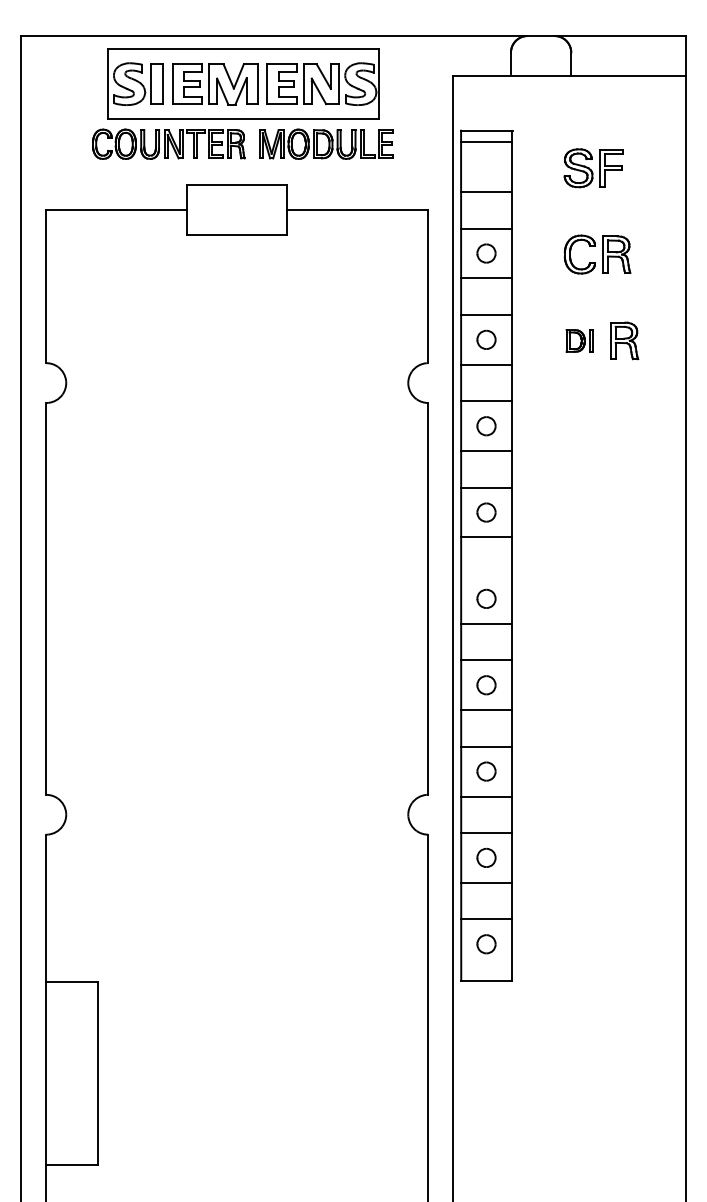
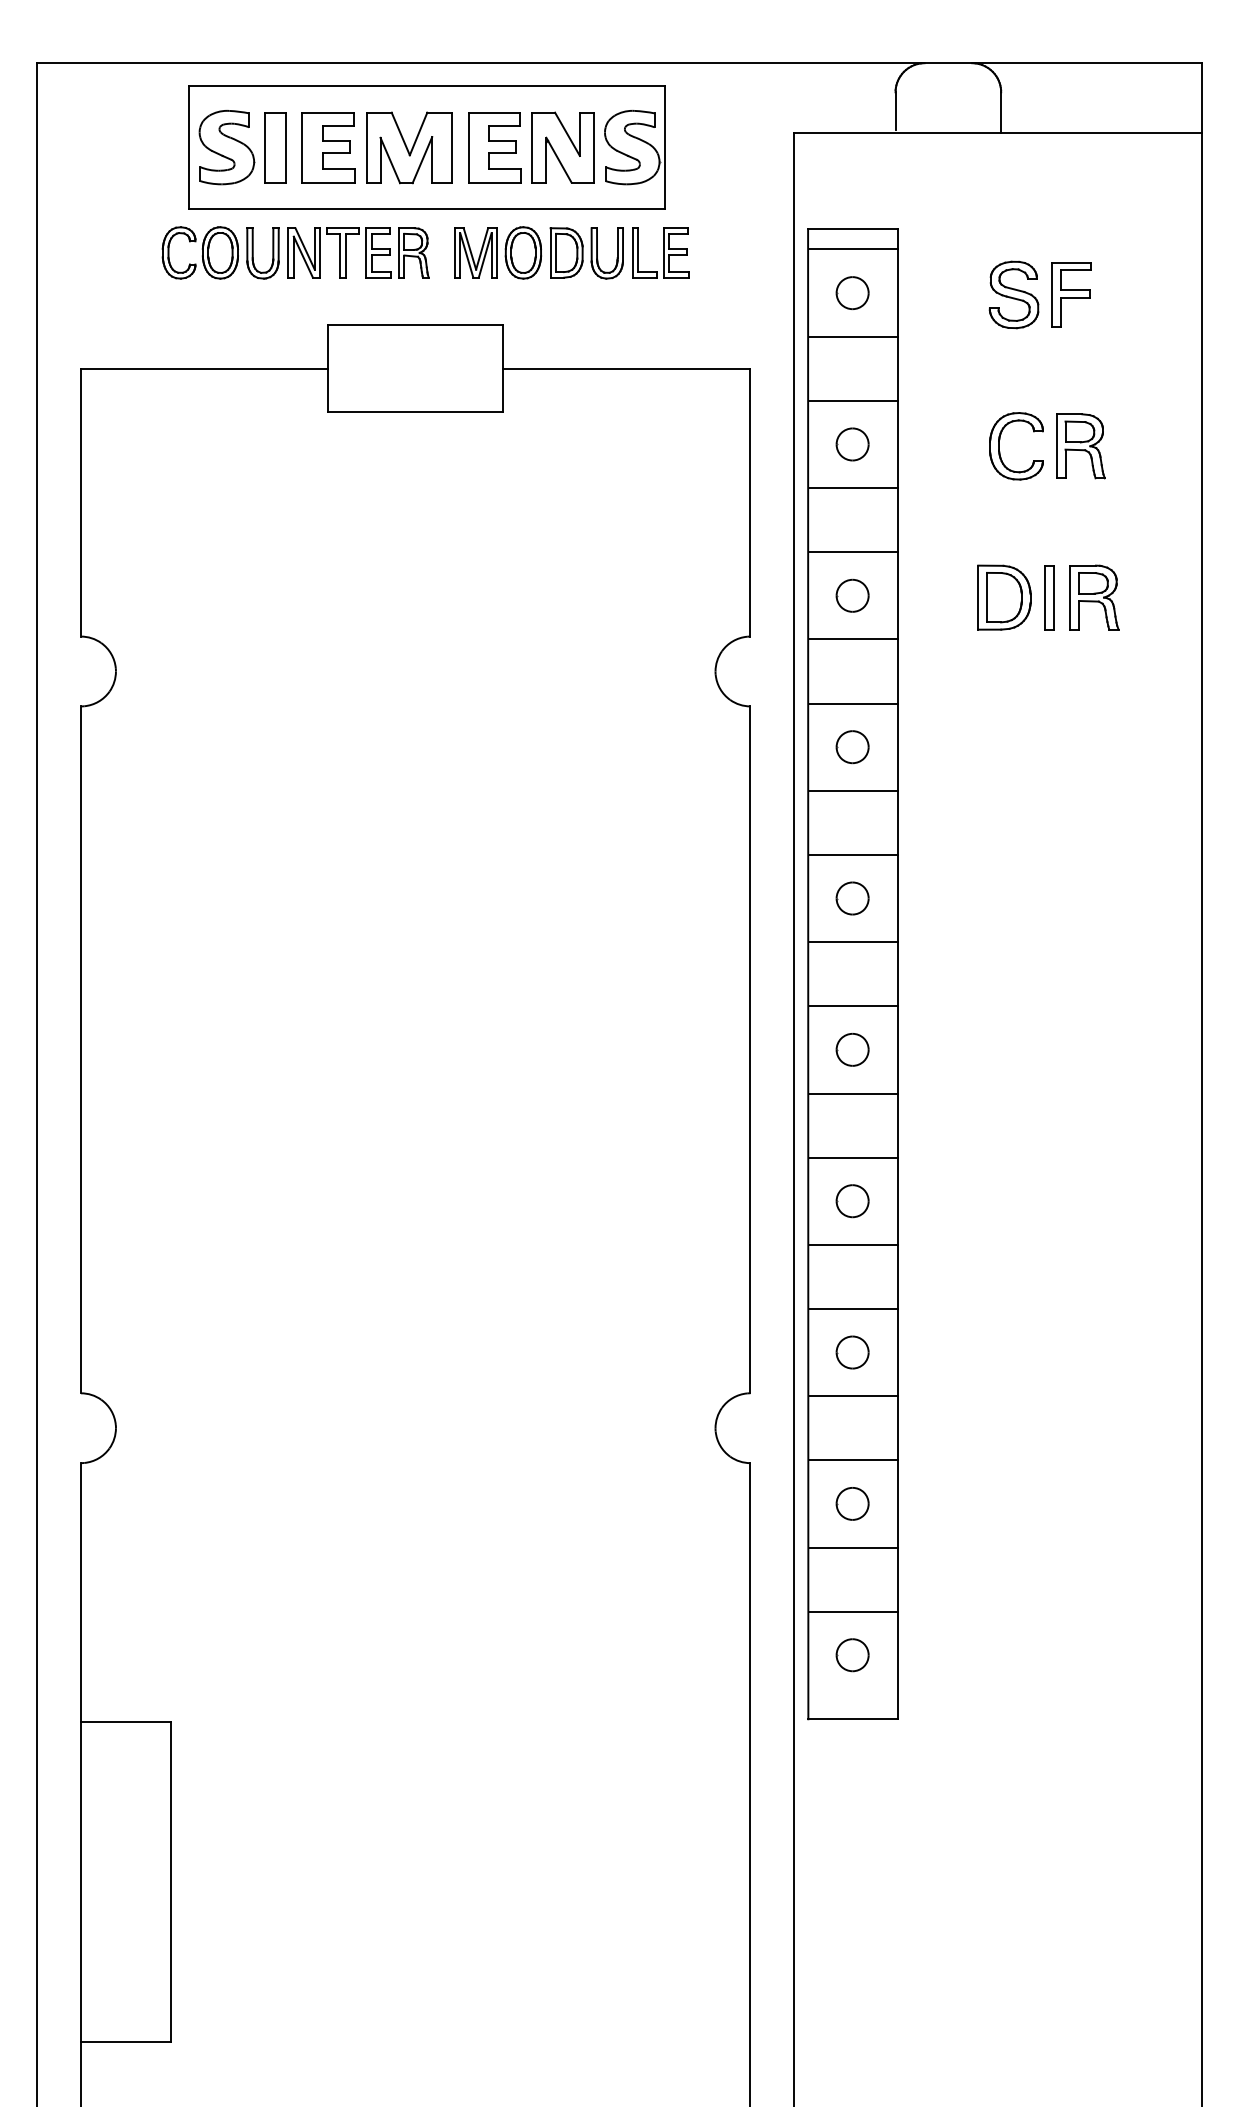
part: (486, 167) -> (852, 293), added
part: (579, 340) -> (1015, 596), size x1.67
line: (486, 574) -> (852, 1007), added

